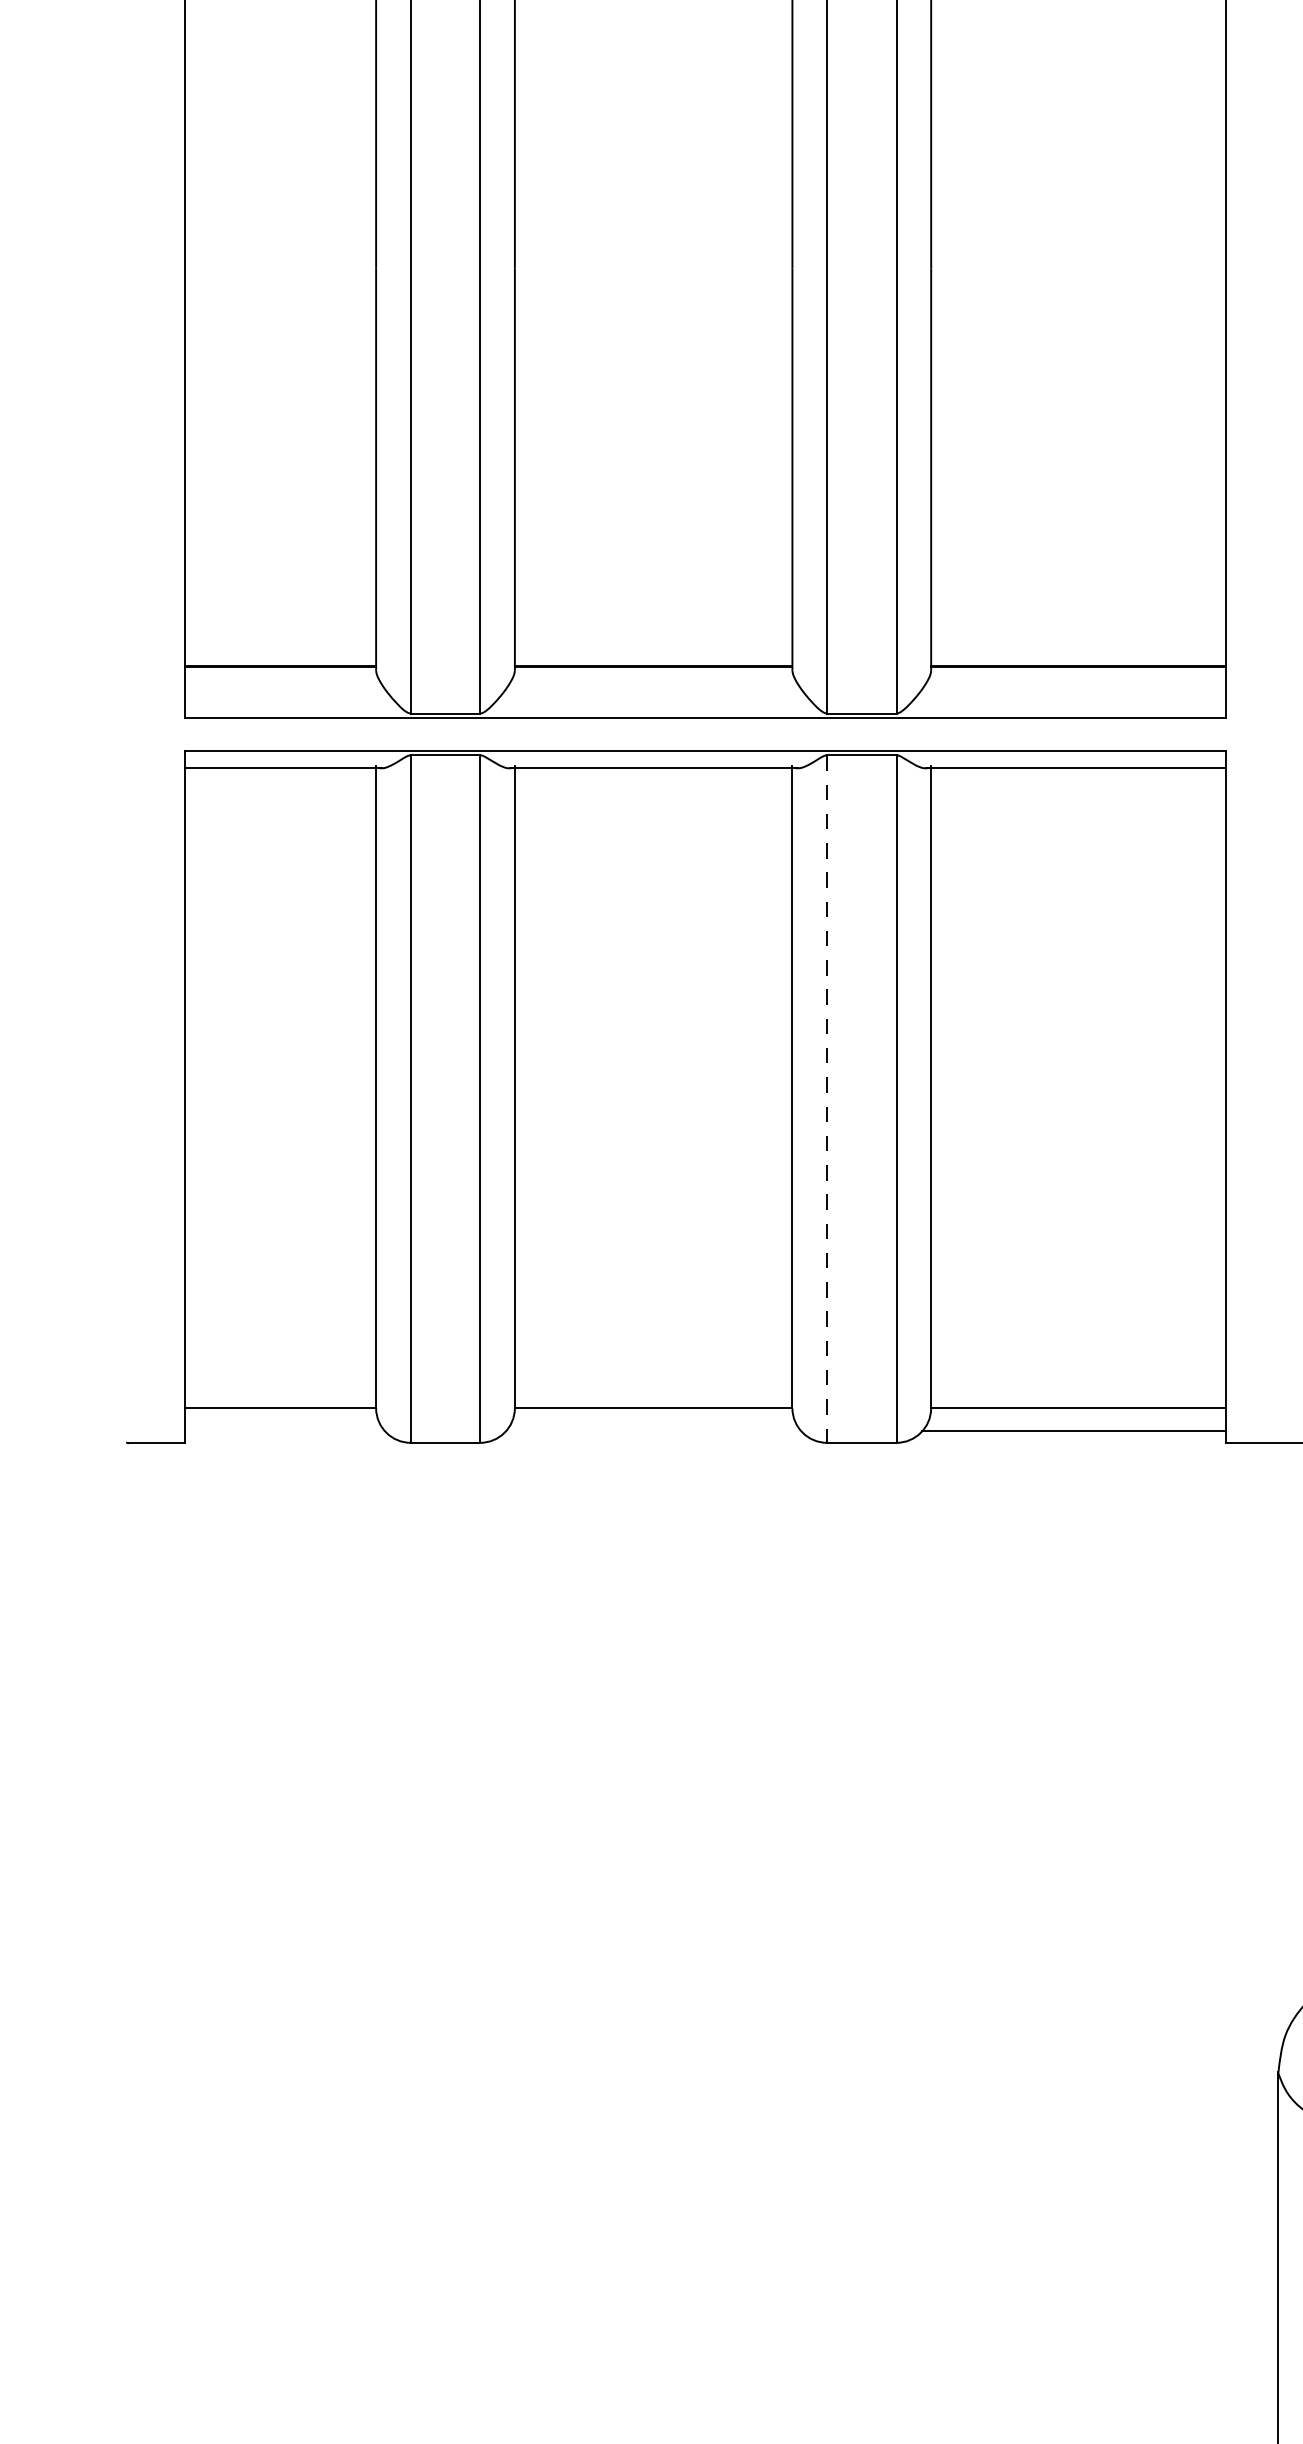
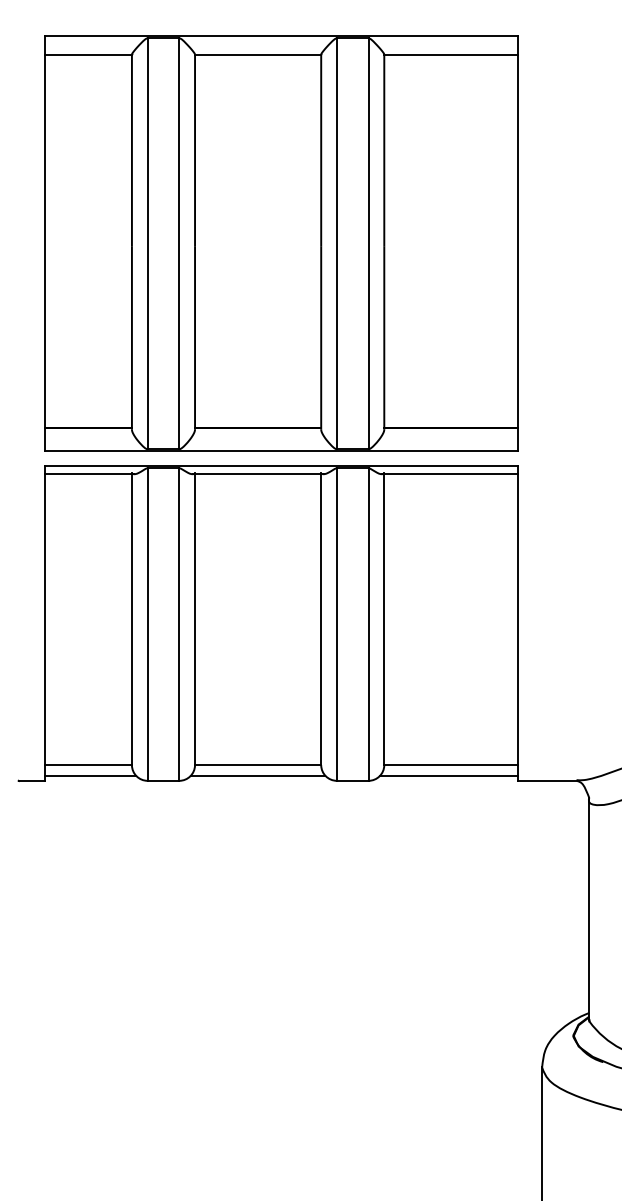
line: (826, 1101) -> (336, 625), dashed -> solid
line: (284, 1431) -> (90, 775), added
line: (652, 1431) -> (257, 775), added

